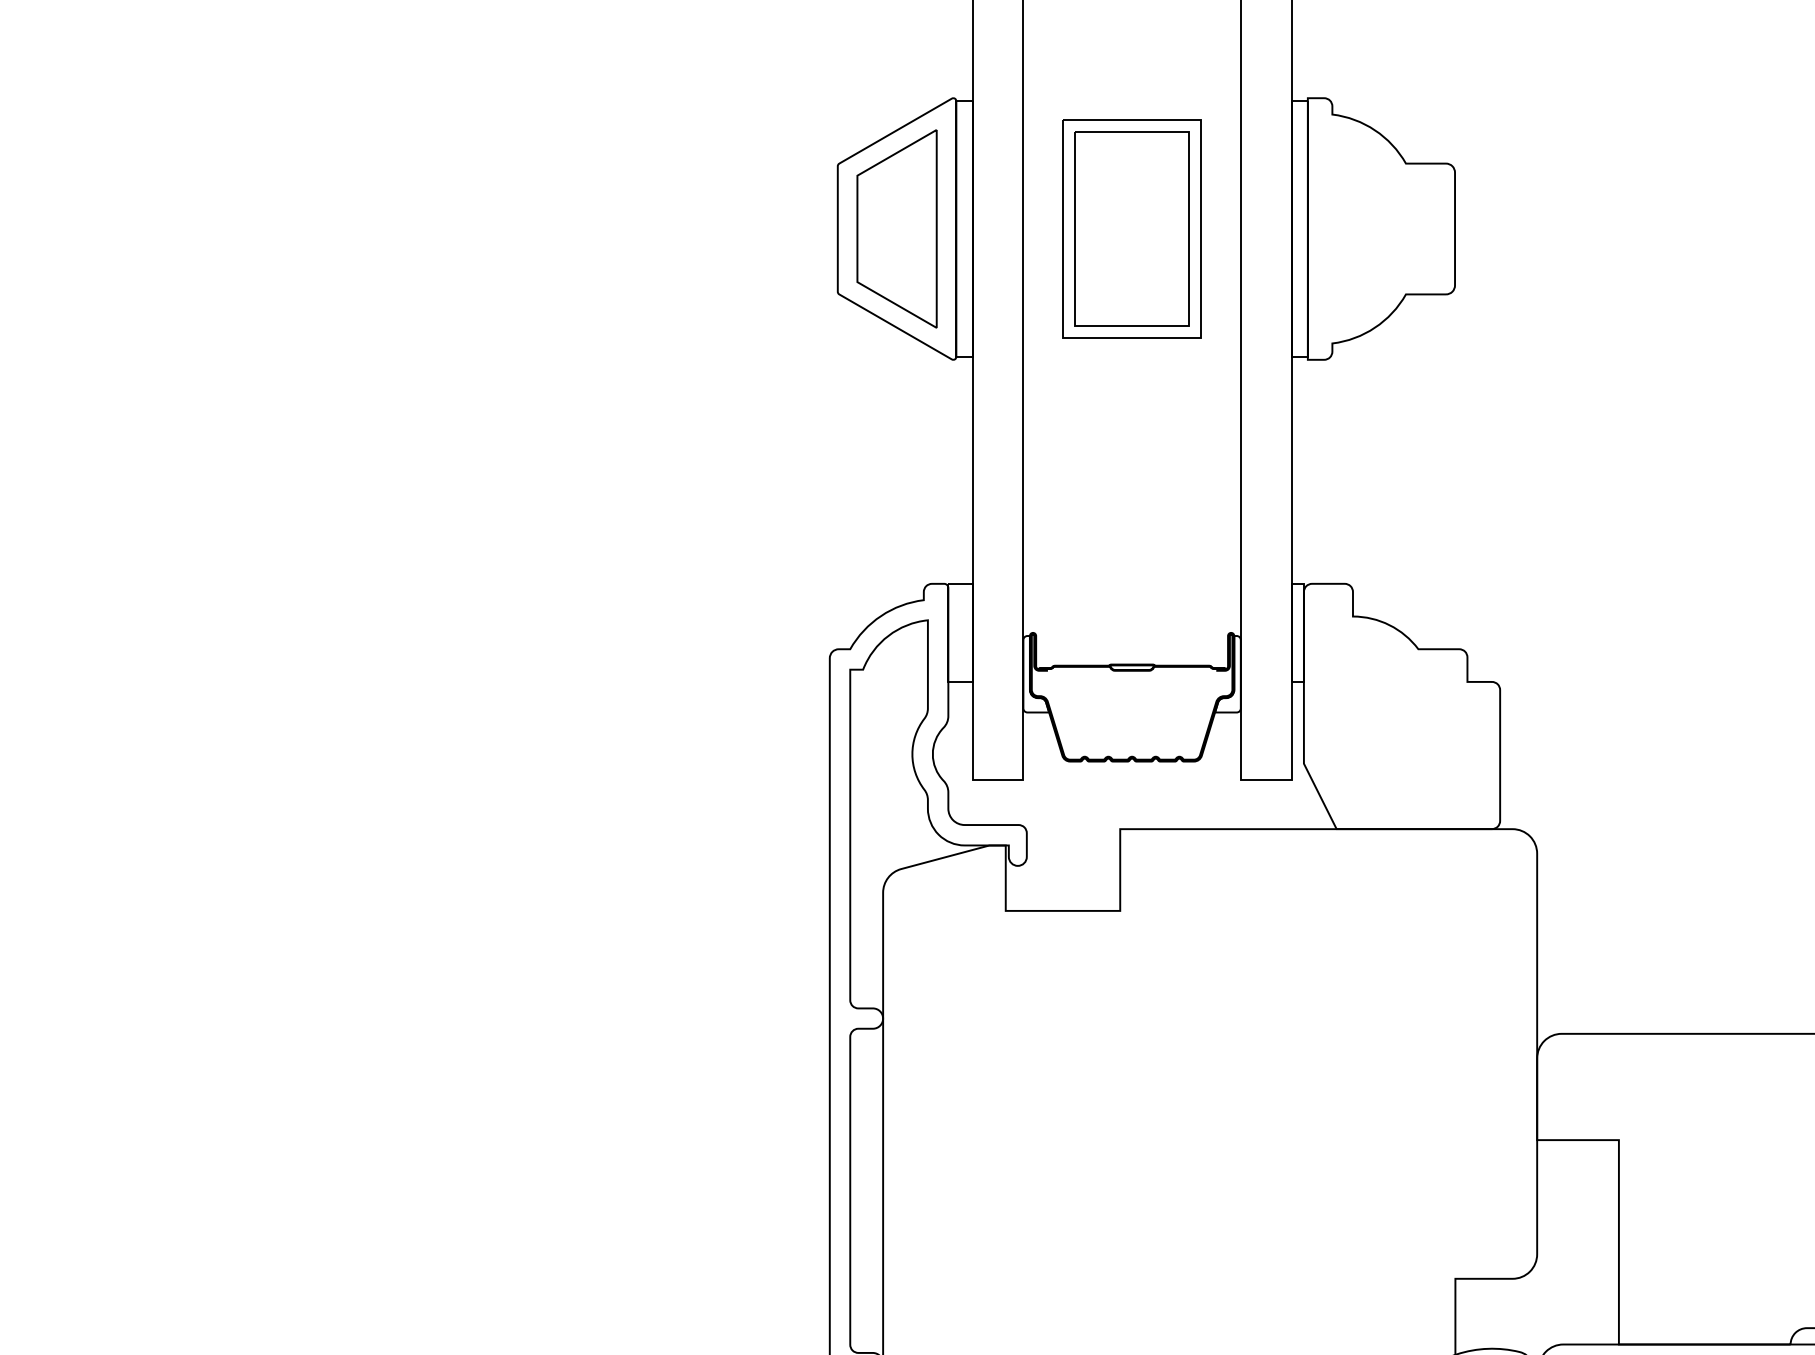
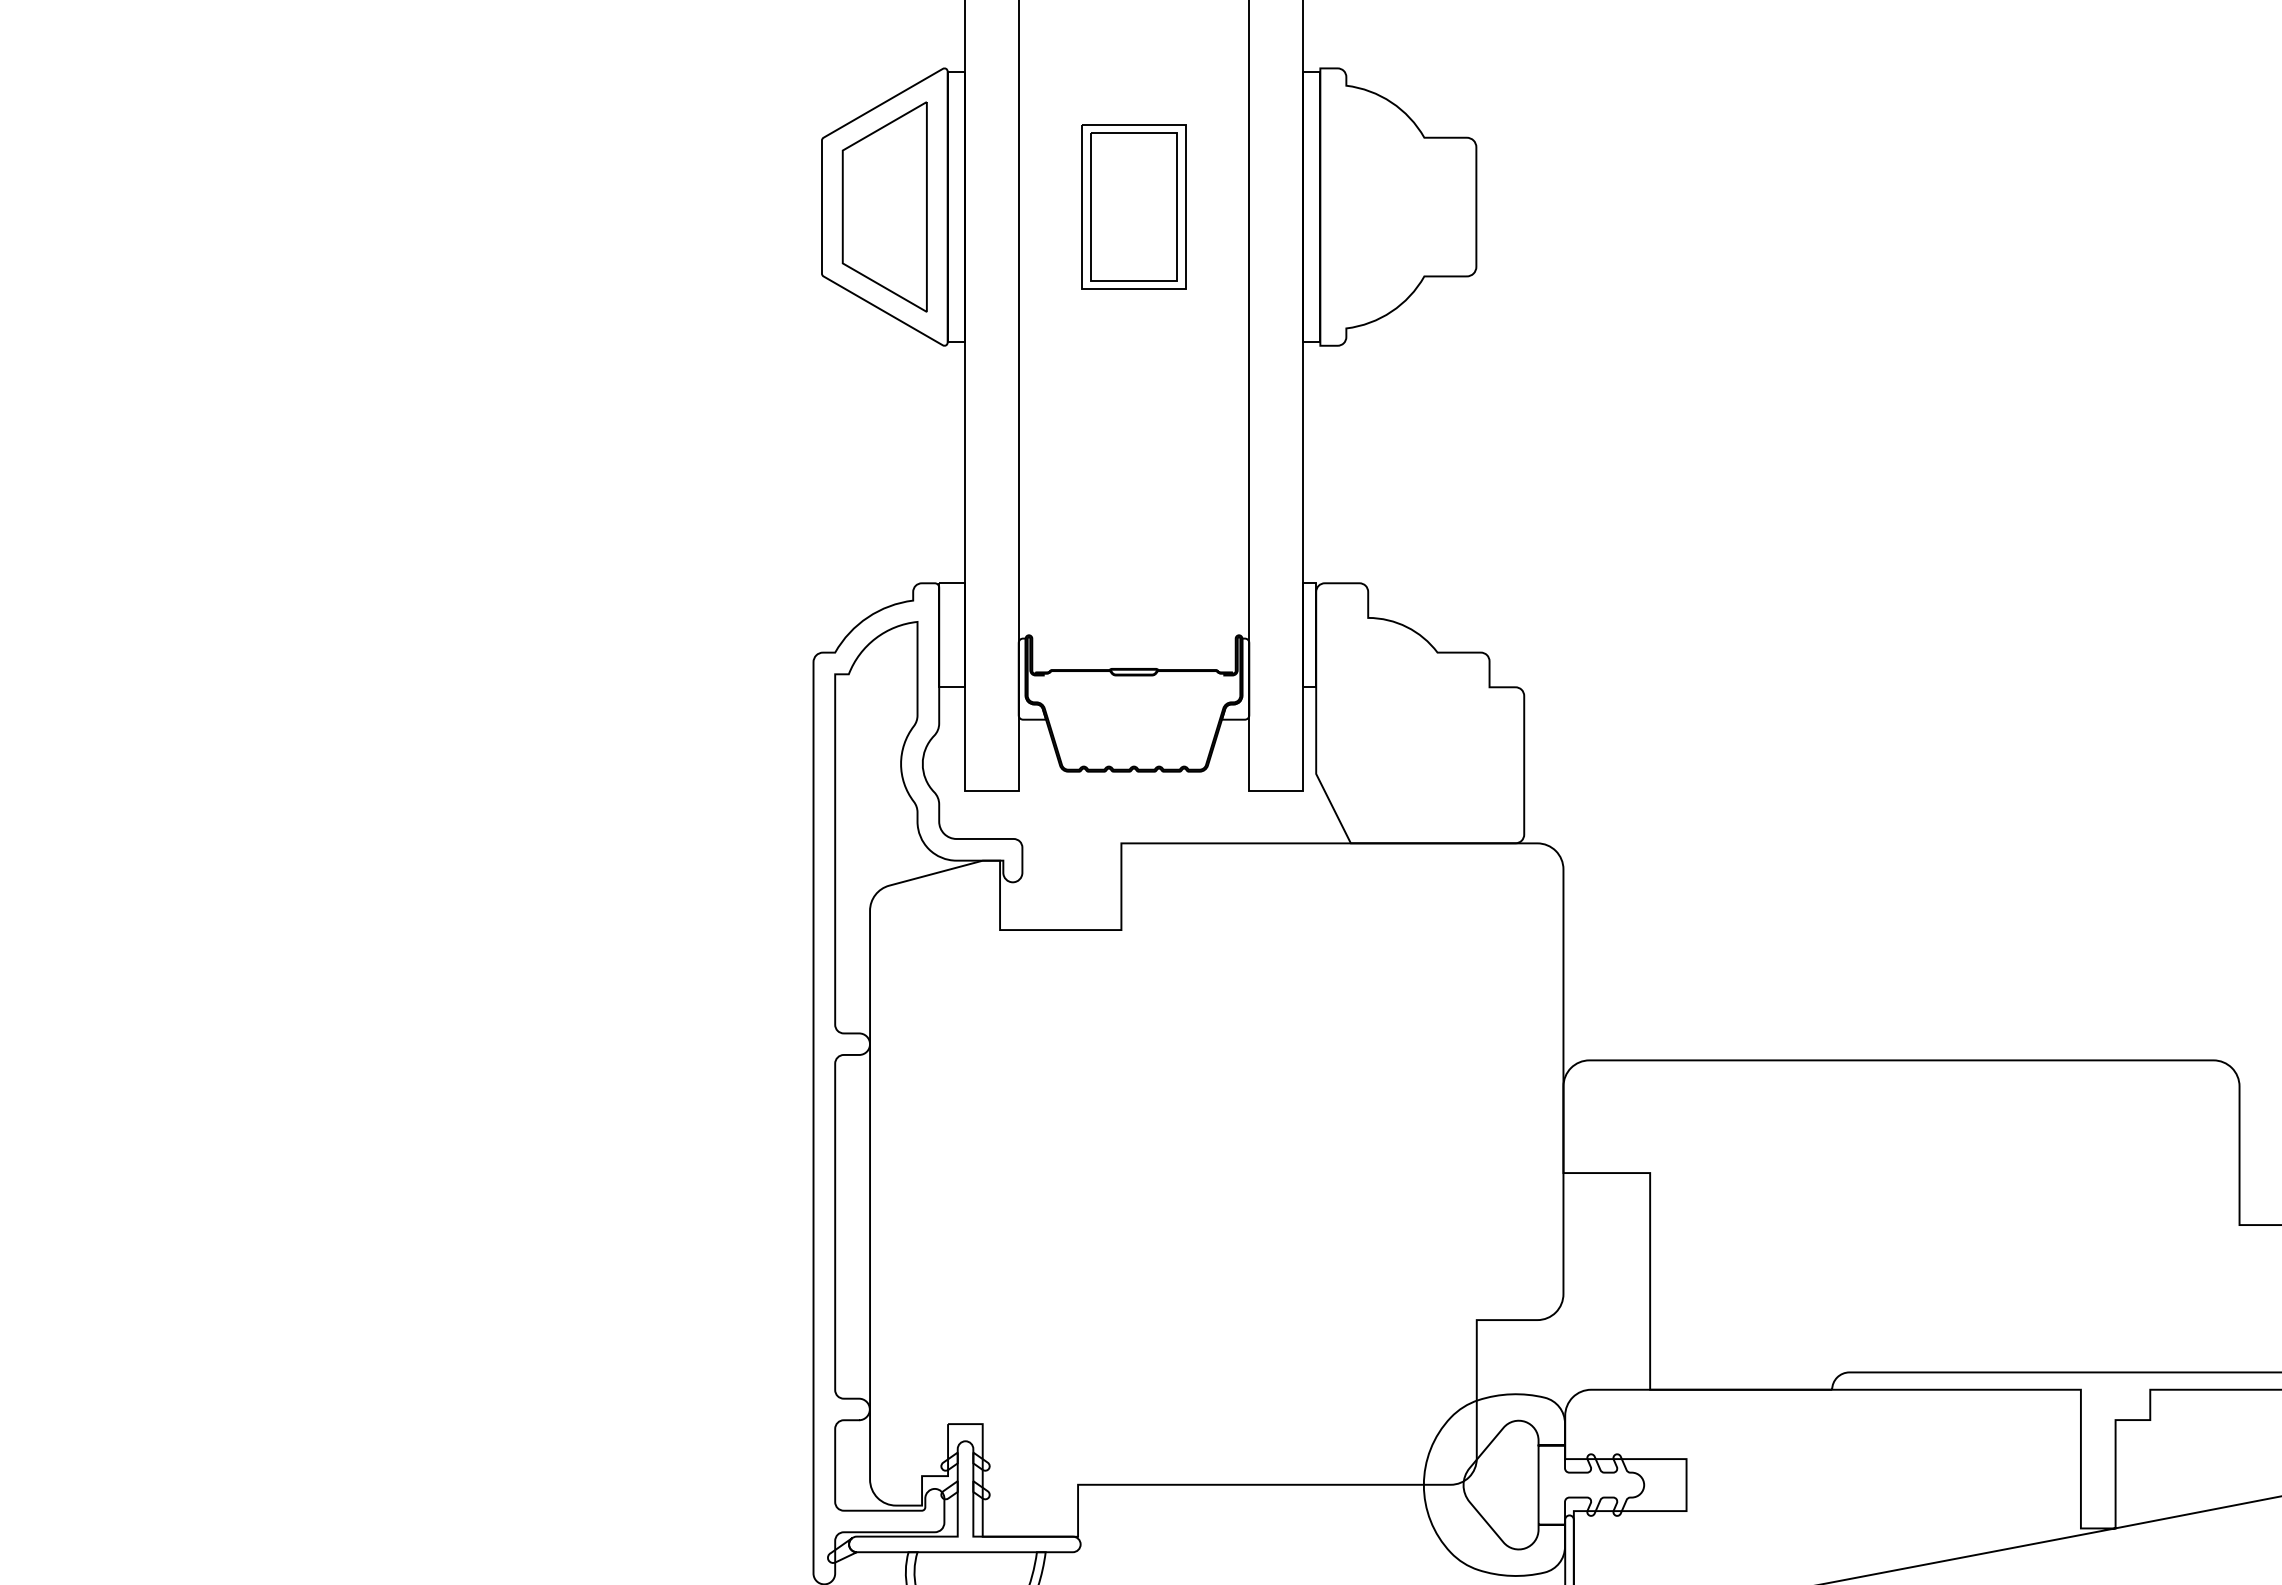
part: (1131, 228) -> (1133, 206), size x0.71

